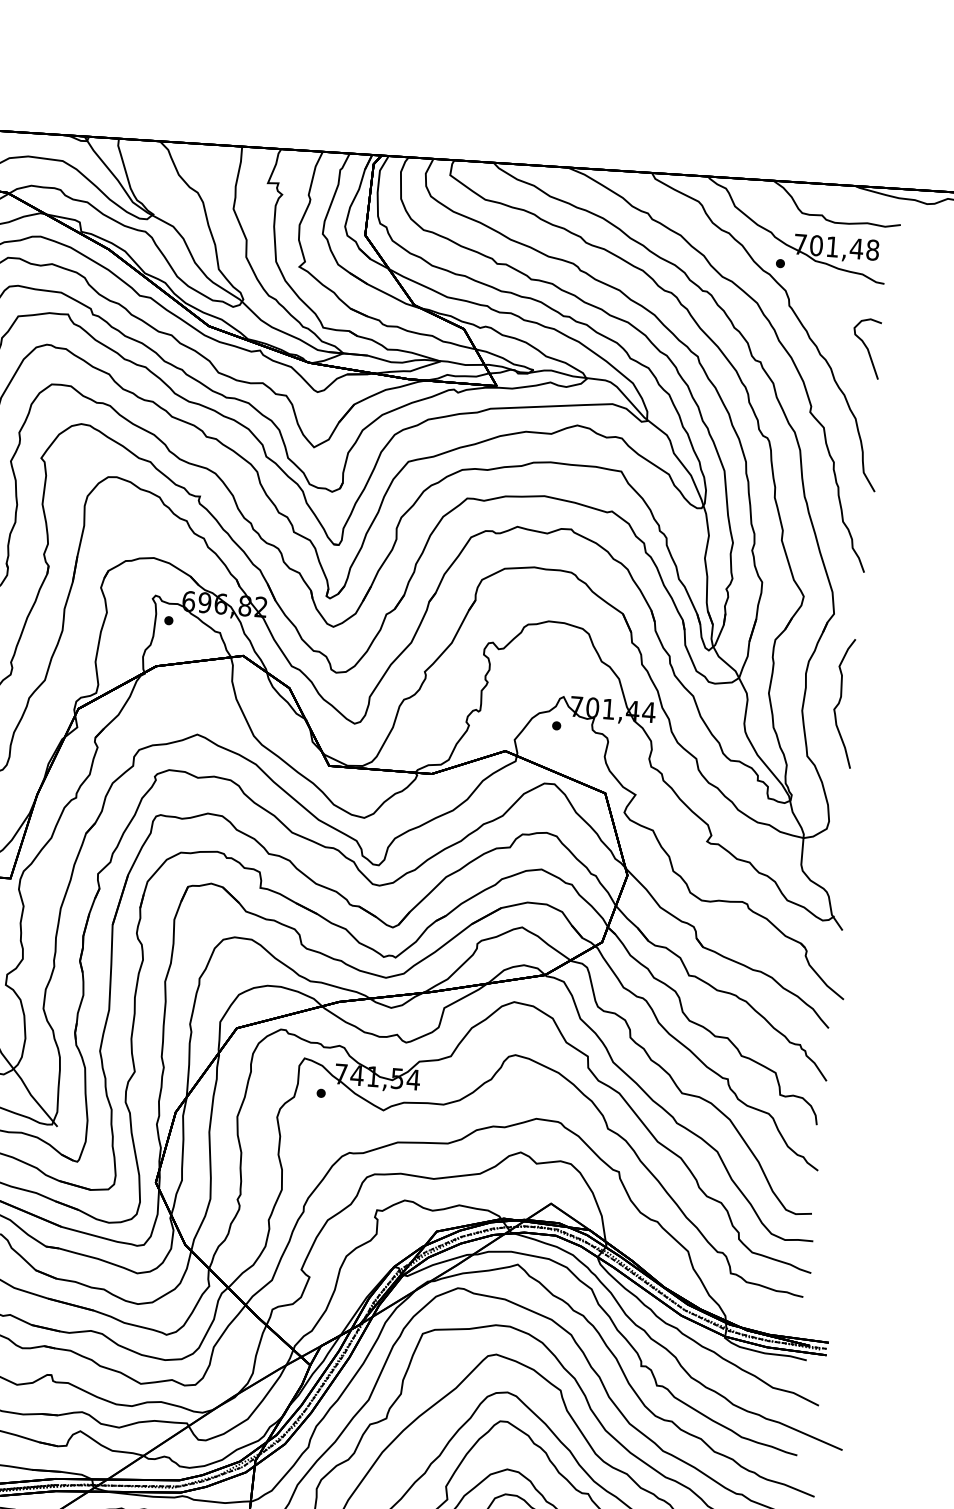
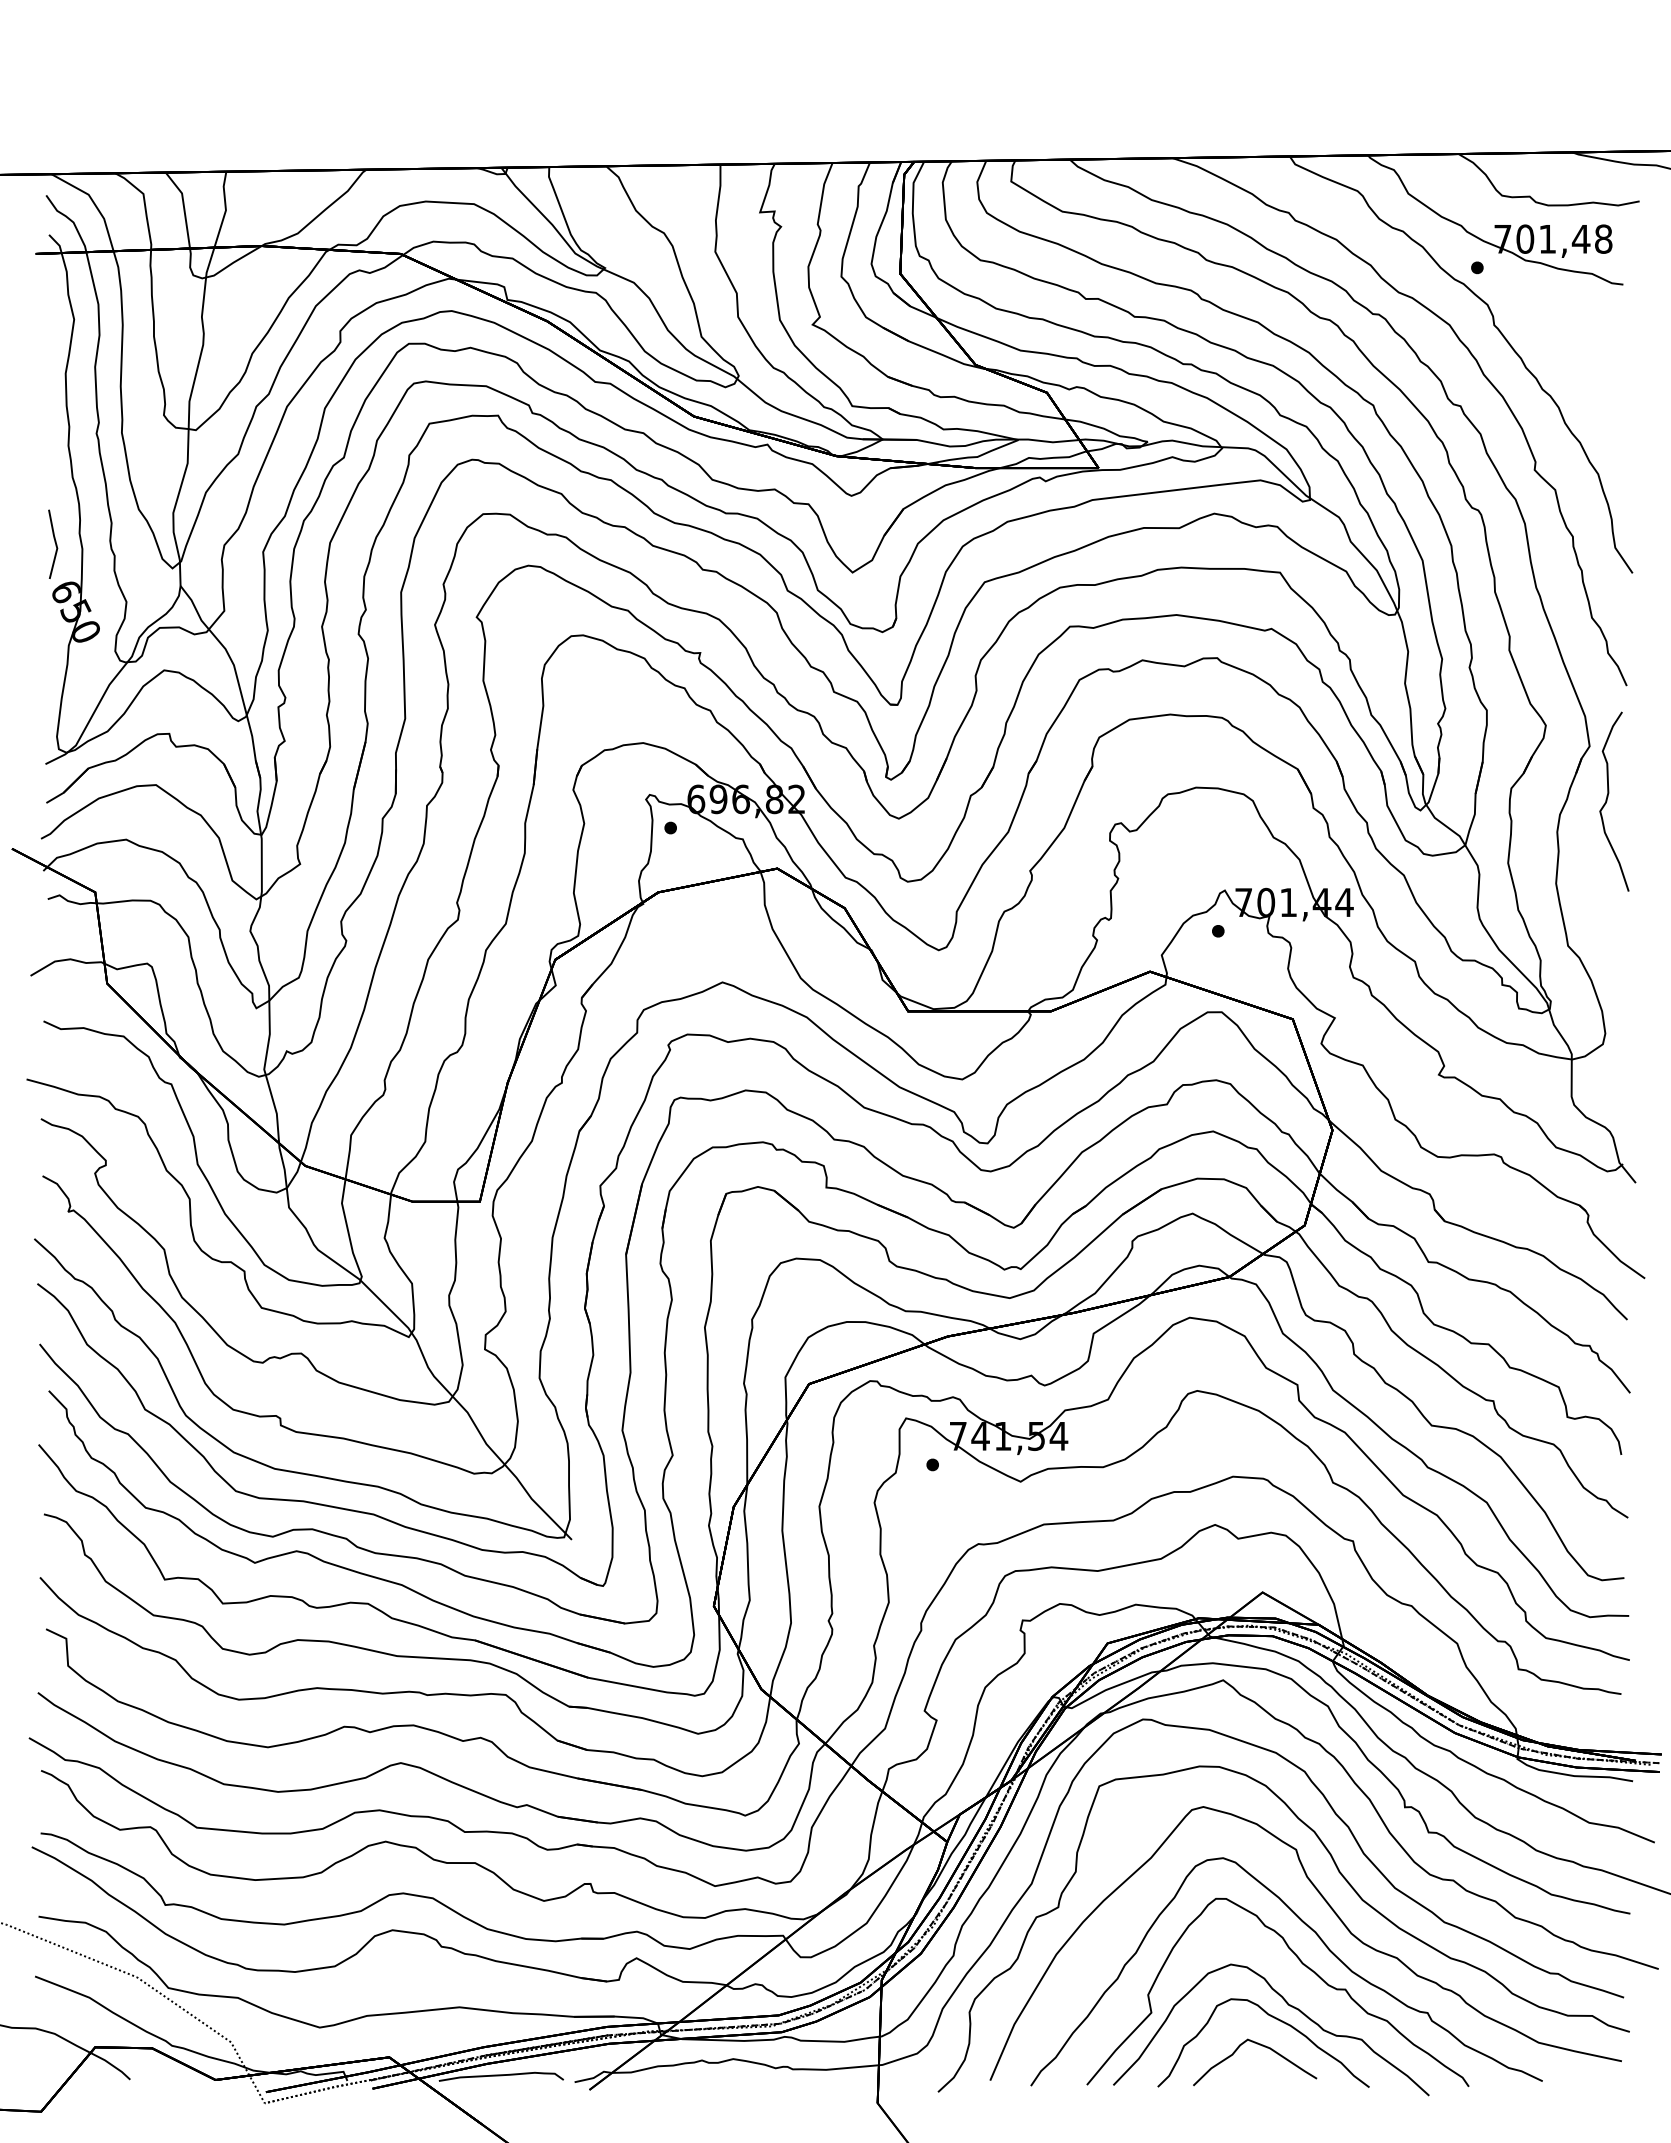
curve: (866, 348) -> (1605, 375), removed
curve: (840, 702) -> (1607, 801), moved

